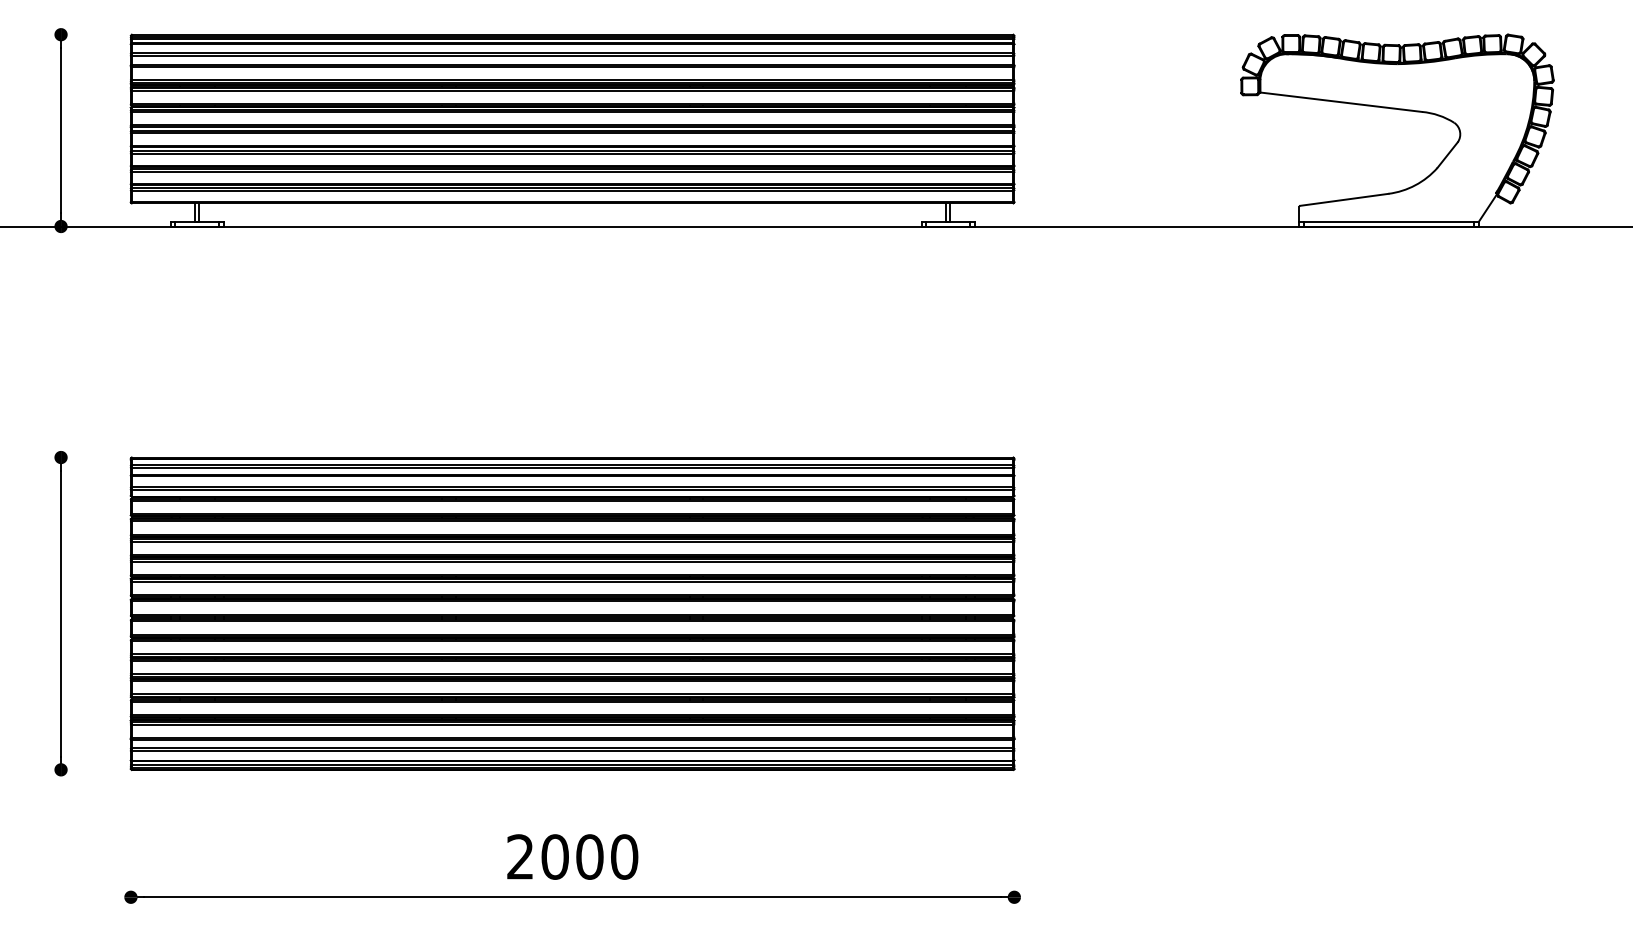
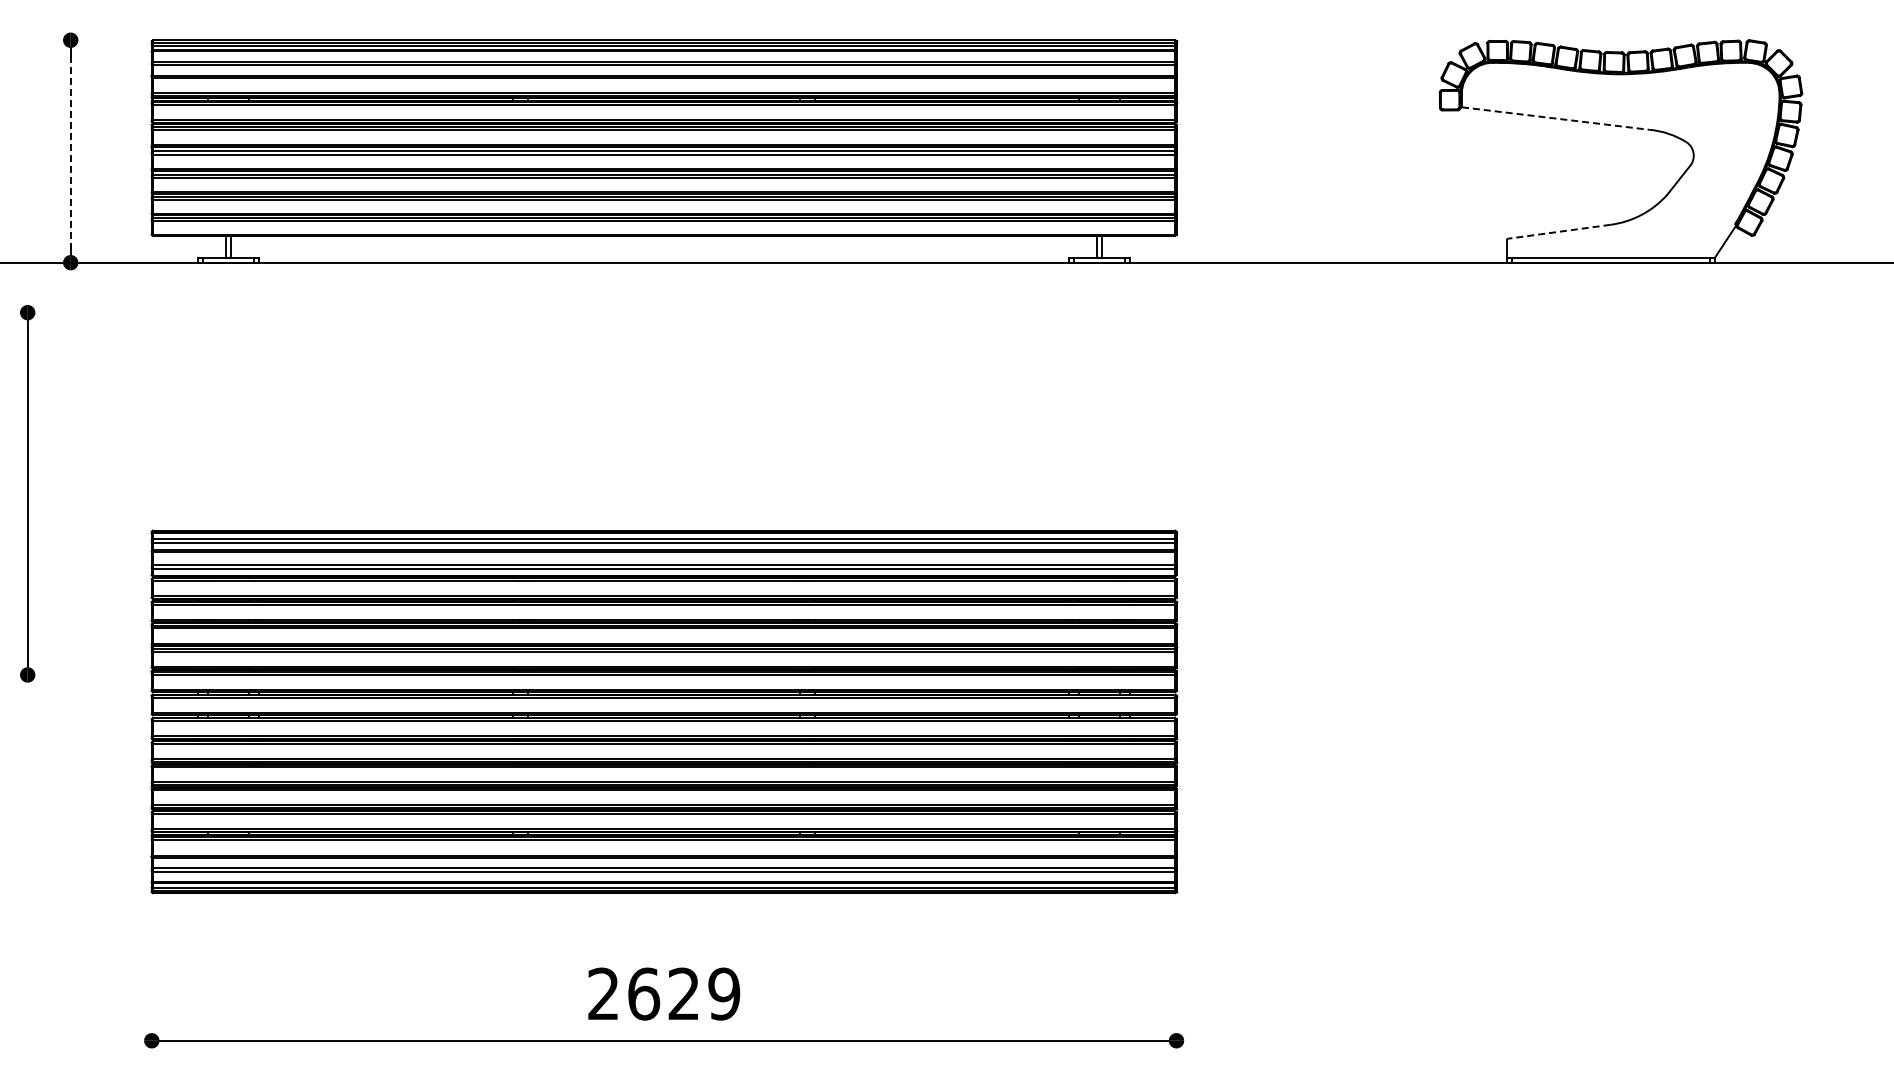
line: (1341, 102) -> (1556, 118), solid -> dashed
line: (60, 130) -> (70, 151), solid -> dashed
line: (1344, 199) -> (1559, 231), solid -> dashed
part: (60, 613) -> (27, 493), moved
text: (590, 856) -> (684, 993), 2000 -> 2629

